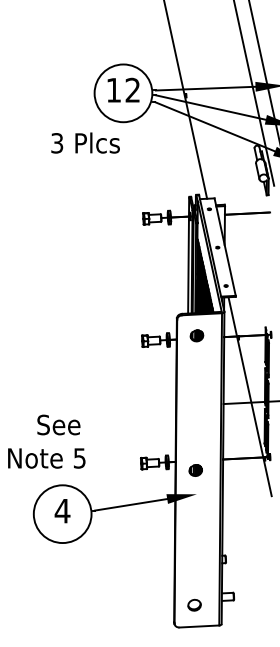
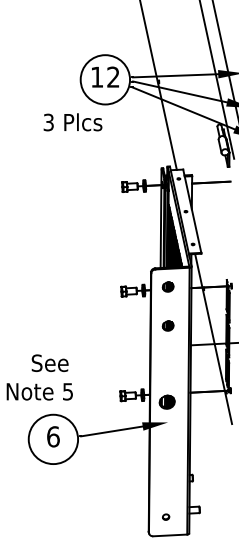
part: (196, 380) -> (167, 325), added
part: (194, 469) -> (166, 401), size x1.4
text: (62, 510) -> (53, 436), 4 -> 6
part: (193, 604) -> (165, 516), size x0.6

